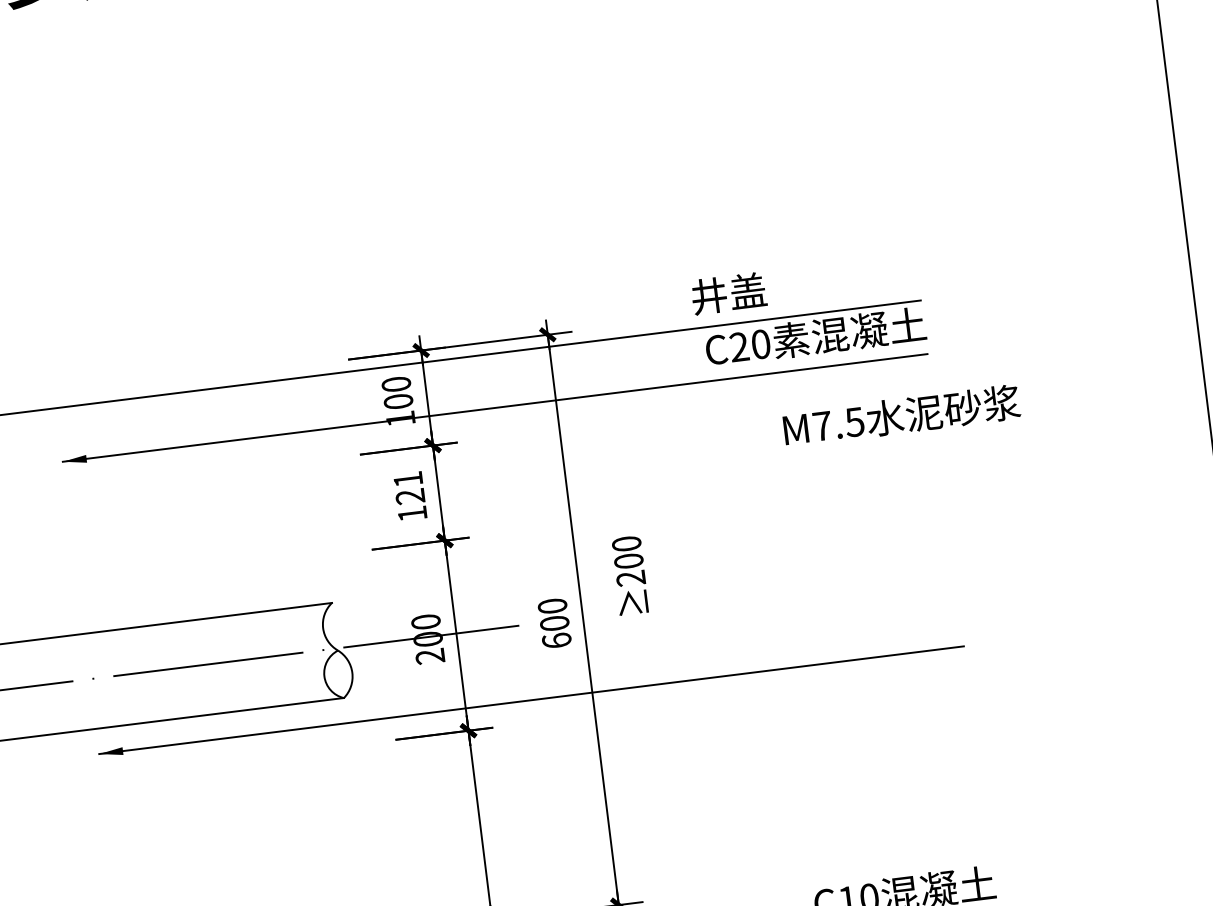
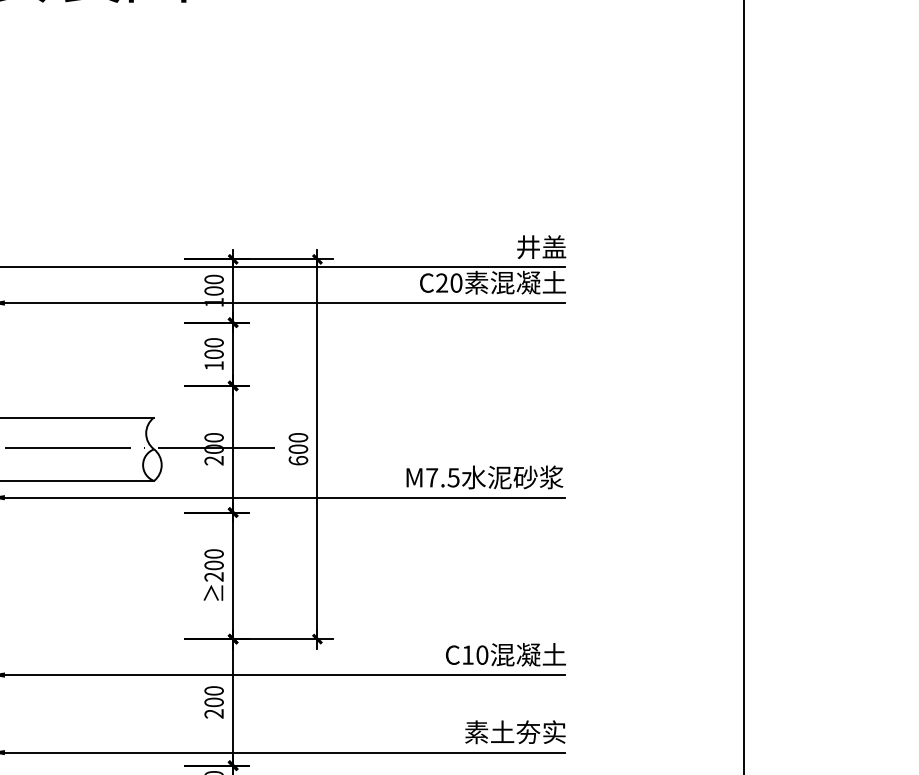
text: (728, 292) -> (541, 246), moved
text: (901, 415) -> (484, 477), moved
text: (408, 488) -> (213, 348), 121 -> 100
text: (629, 574) -> (213, 574), moved

